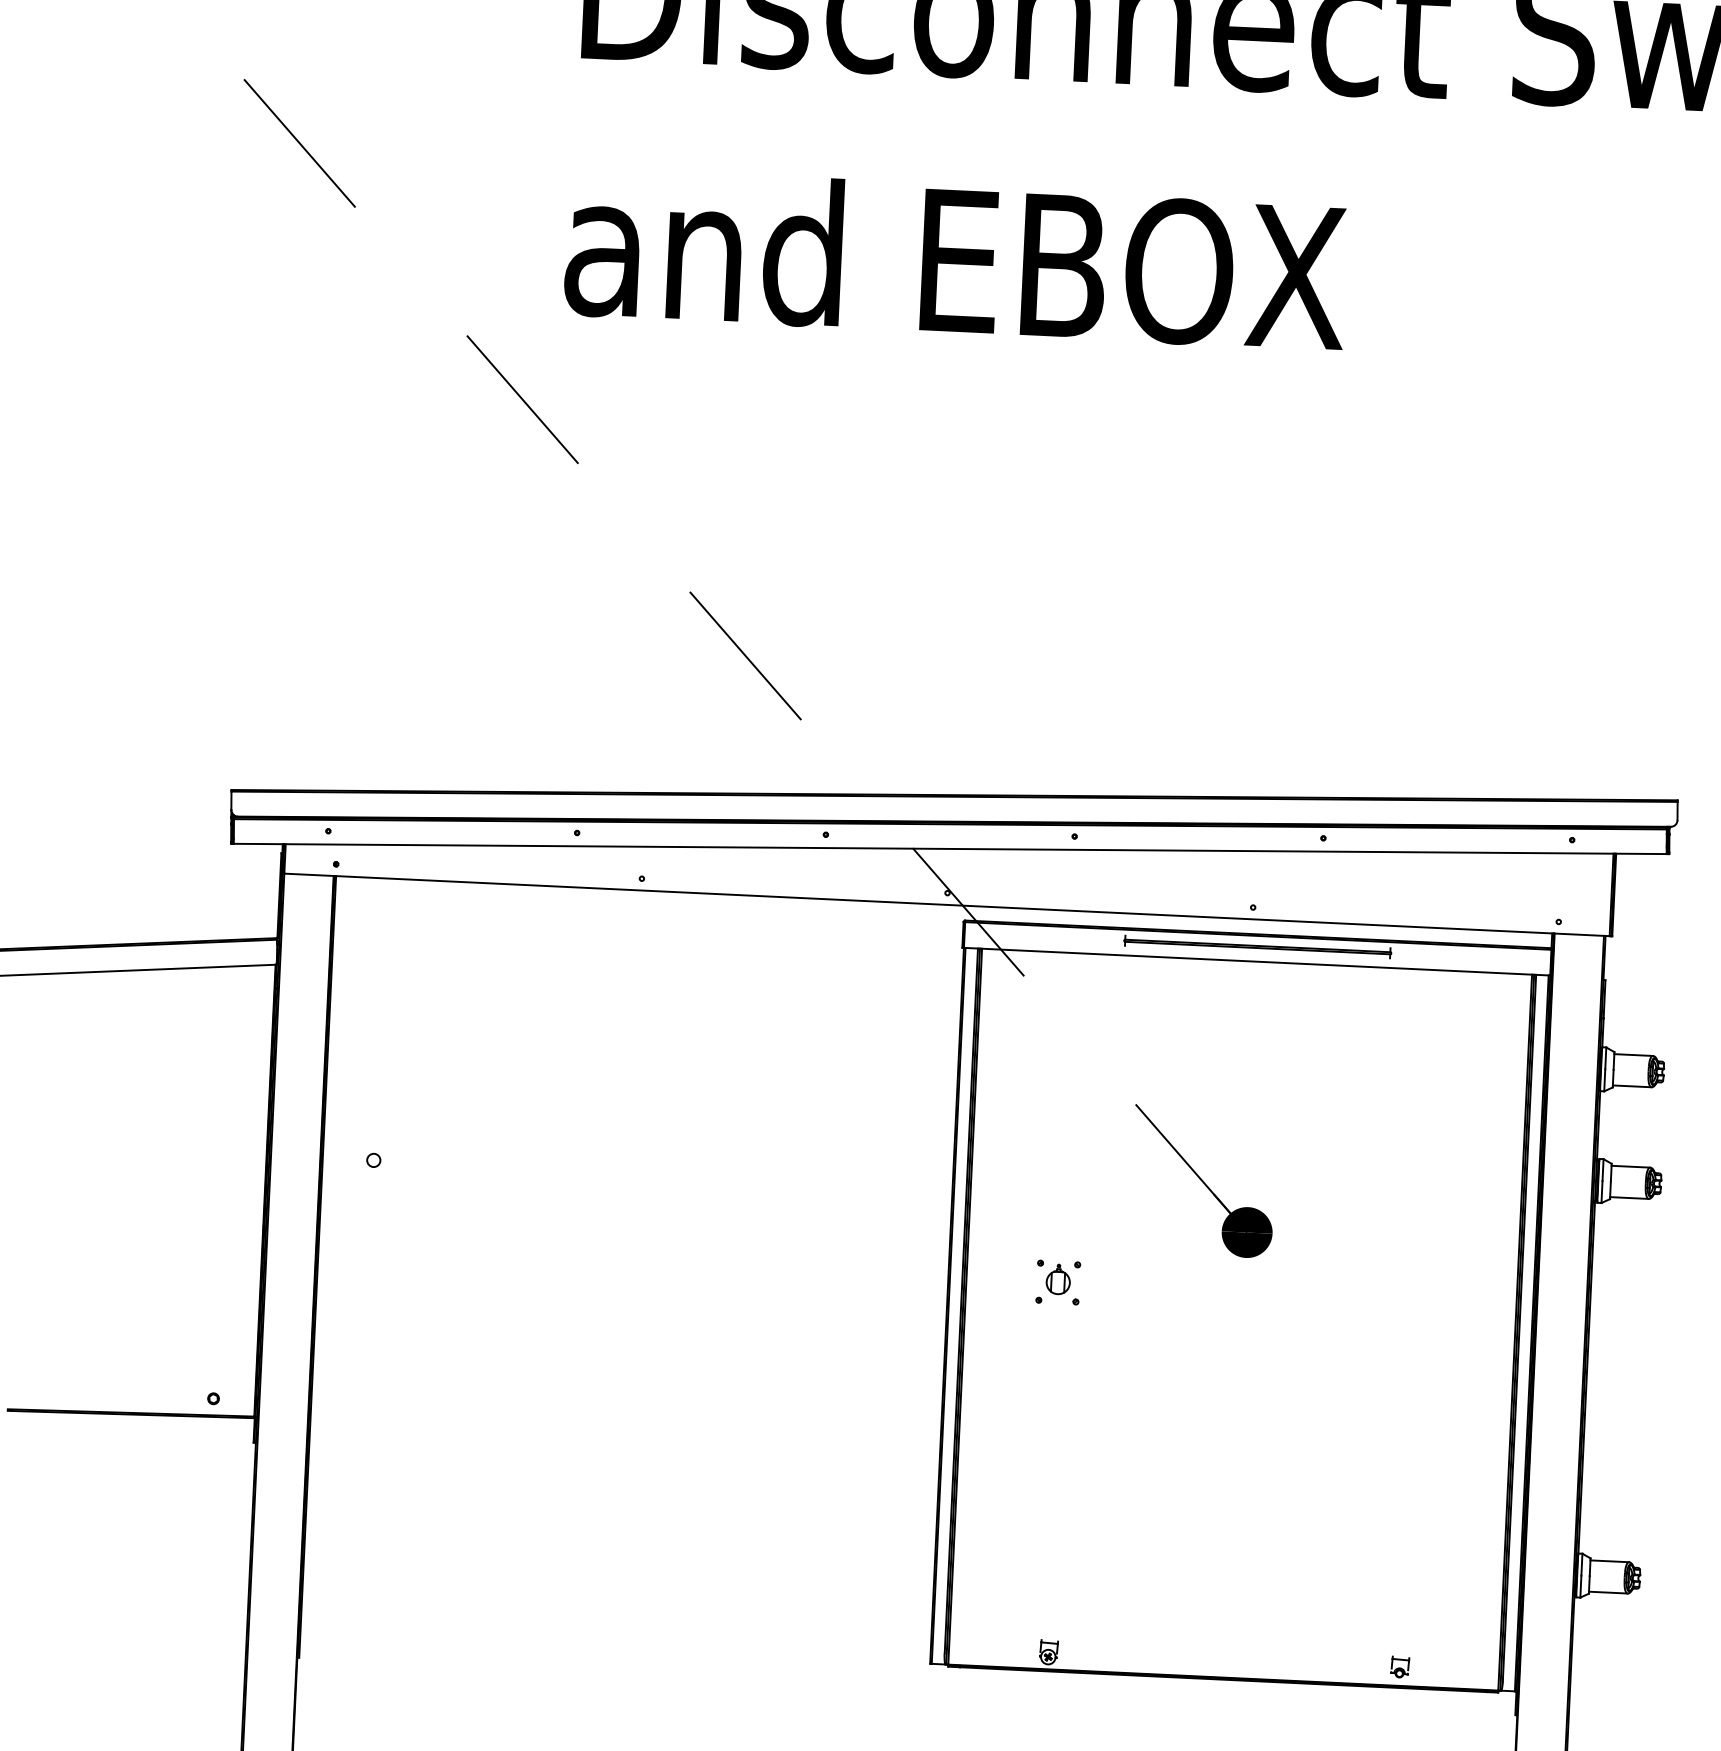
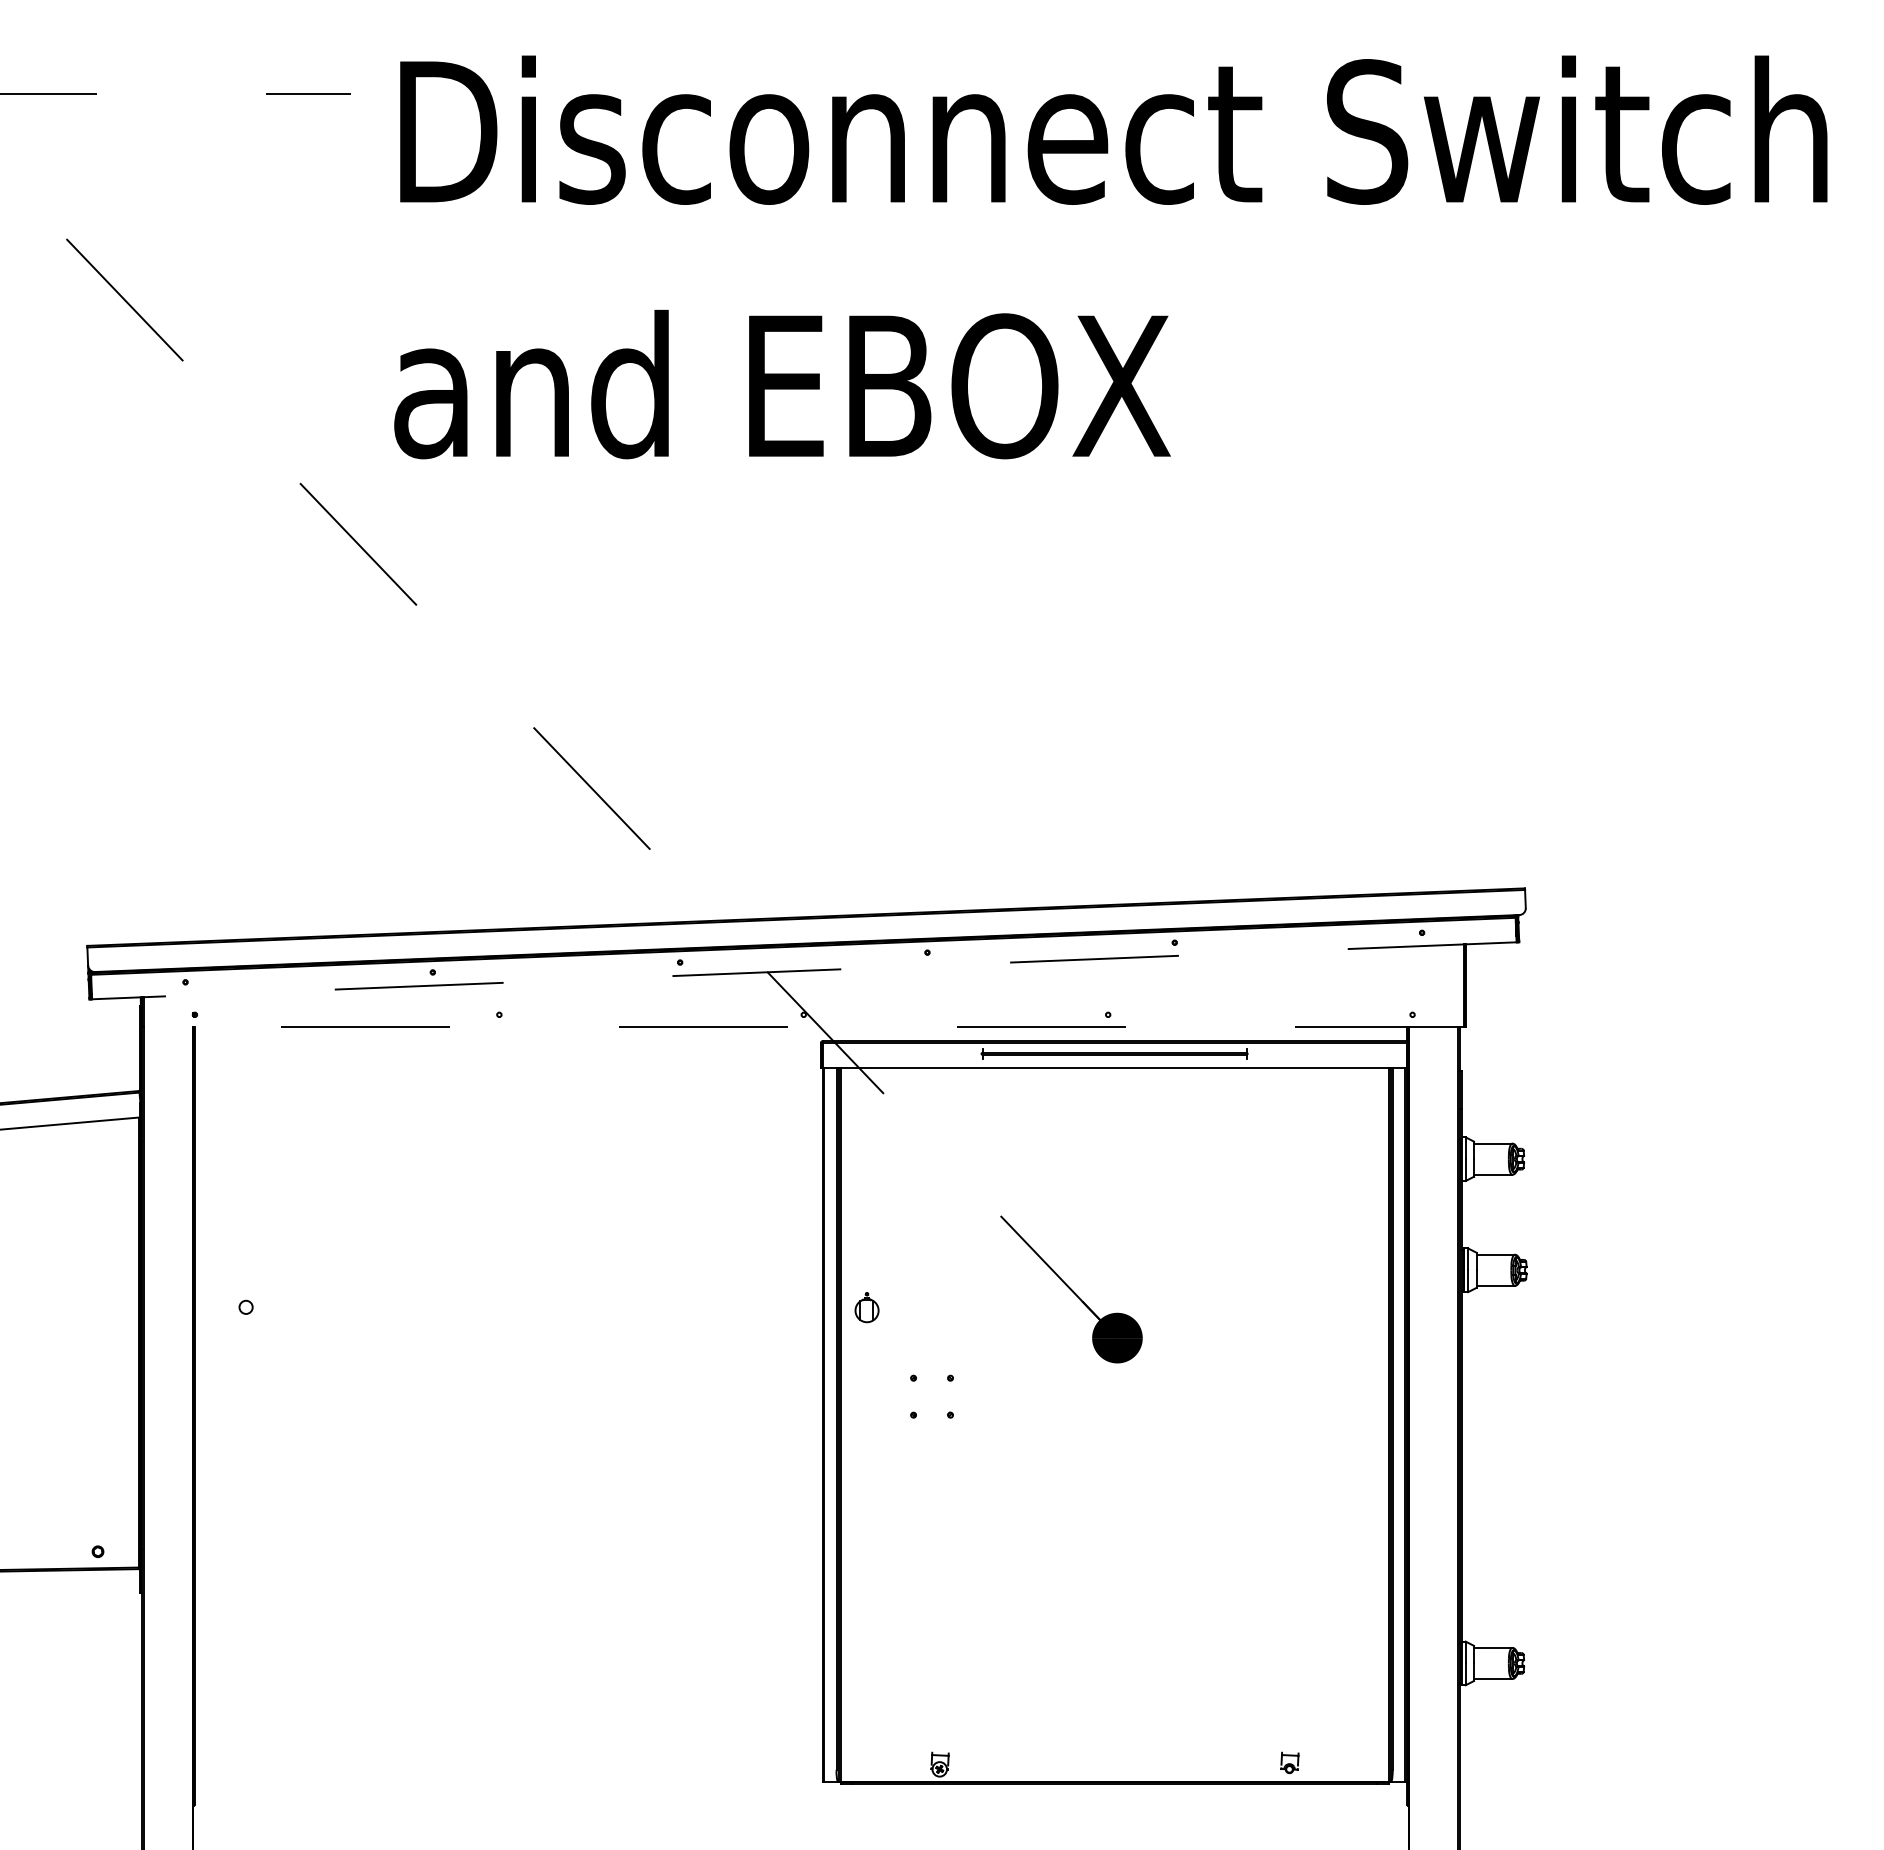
line: (950, 848) -> (804, 970), solid -> dashed
line: (946, 904) -> (803, 1026), solid -> dashed
part: (1057, 1279) -> (866, 1307), moved

